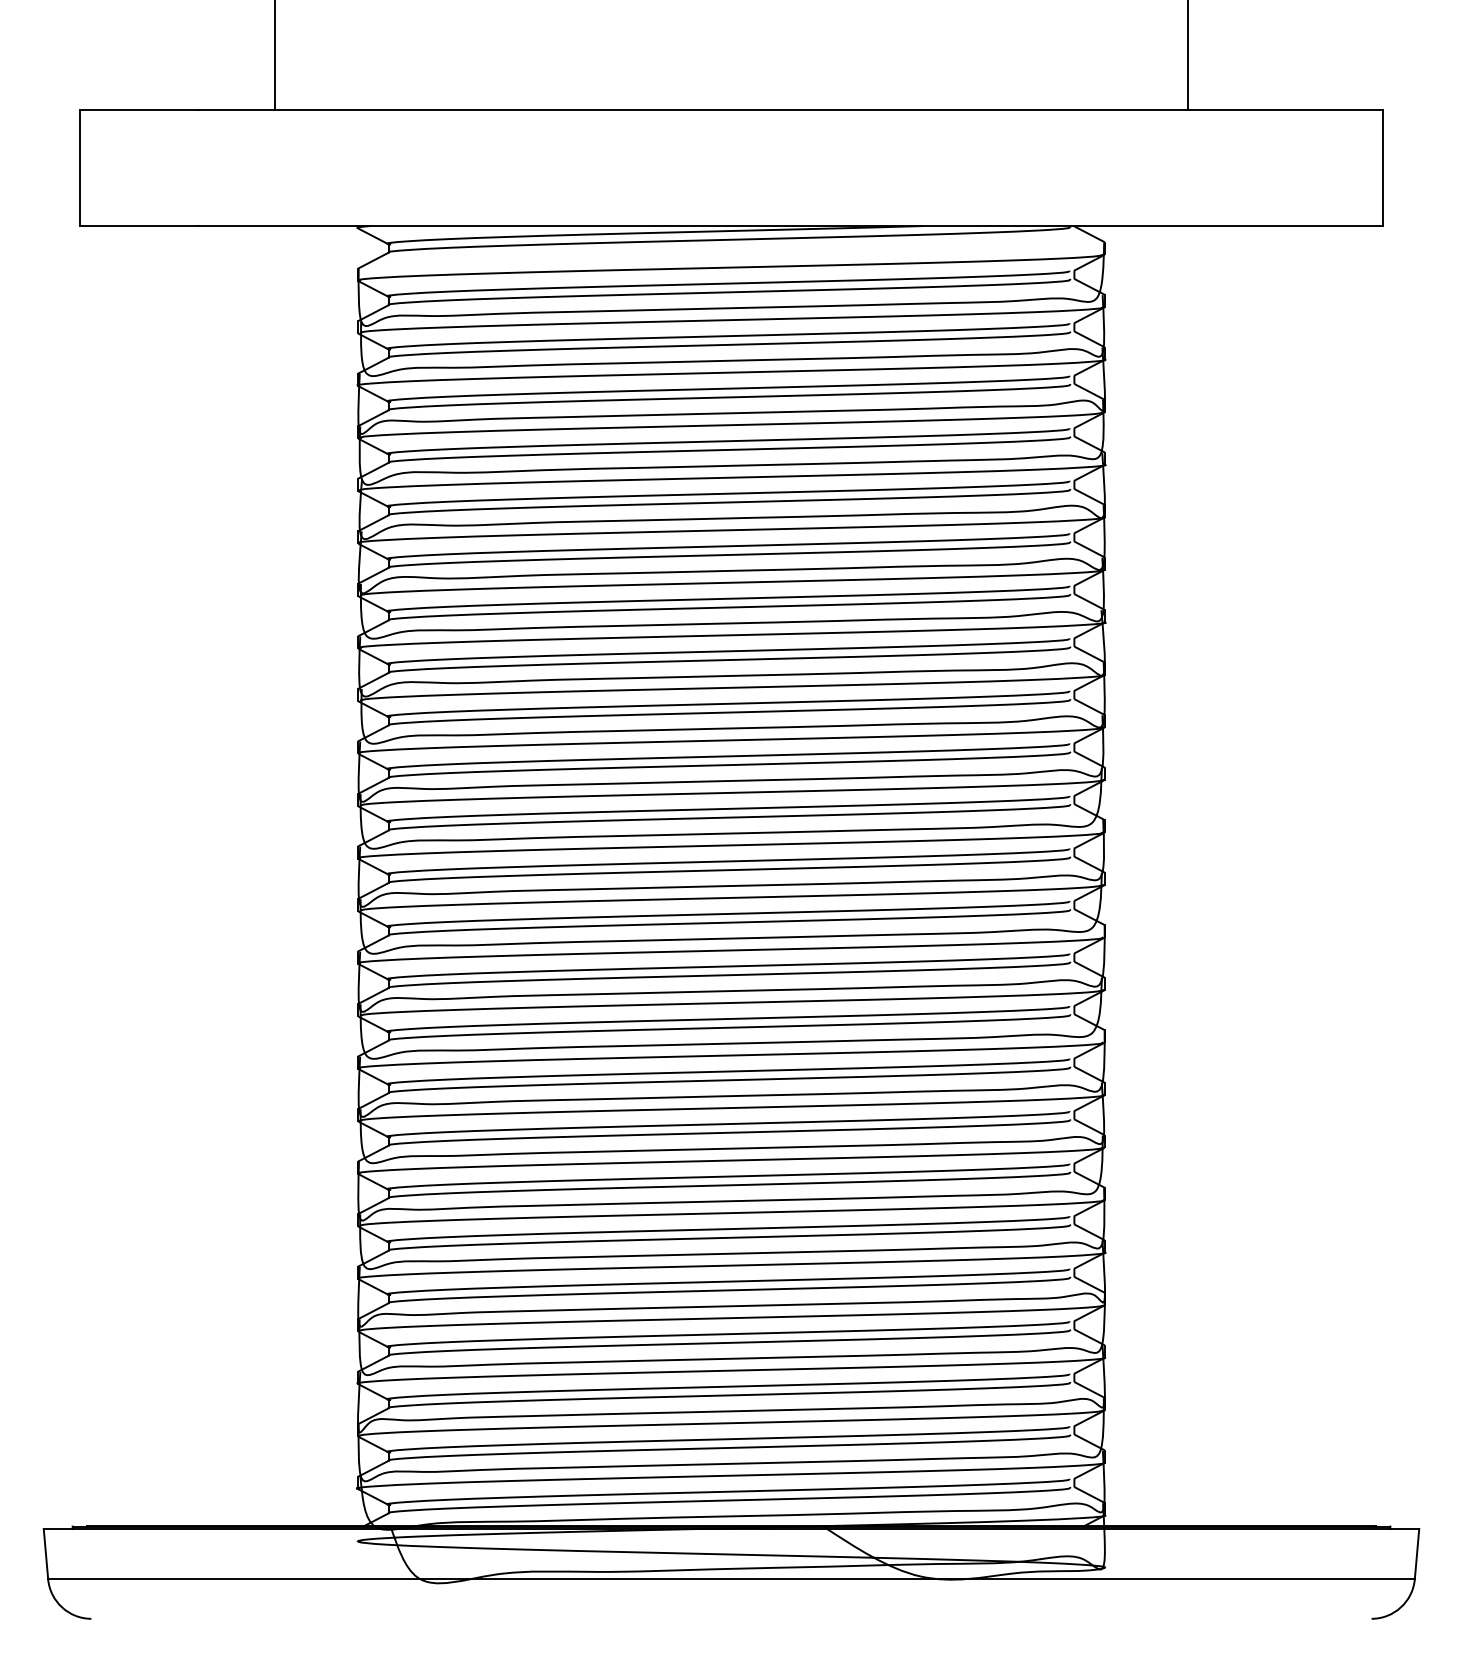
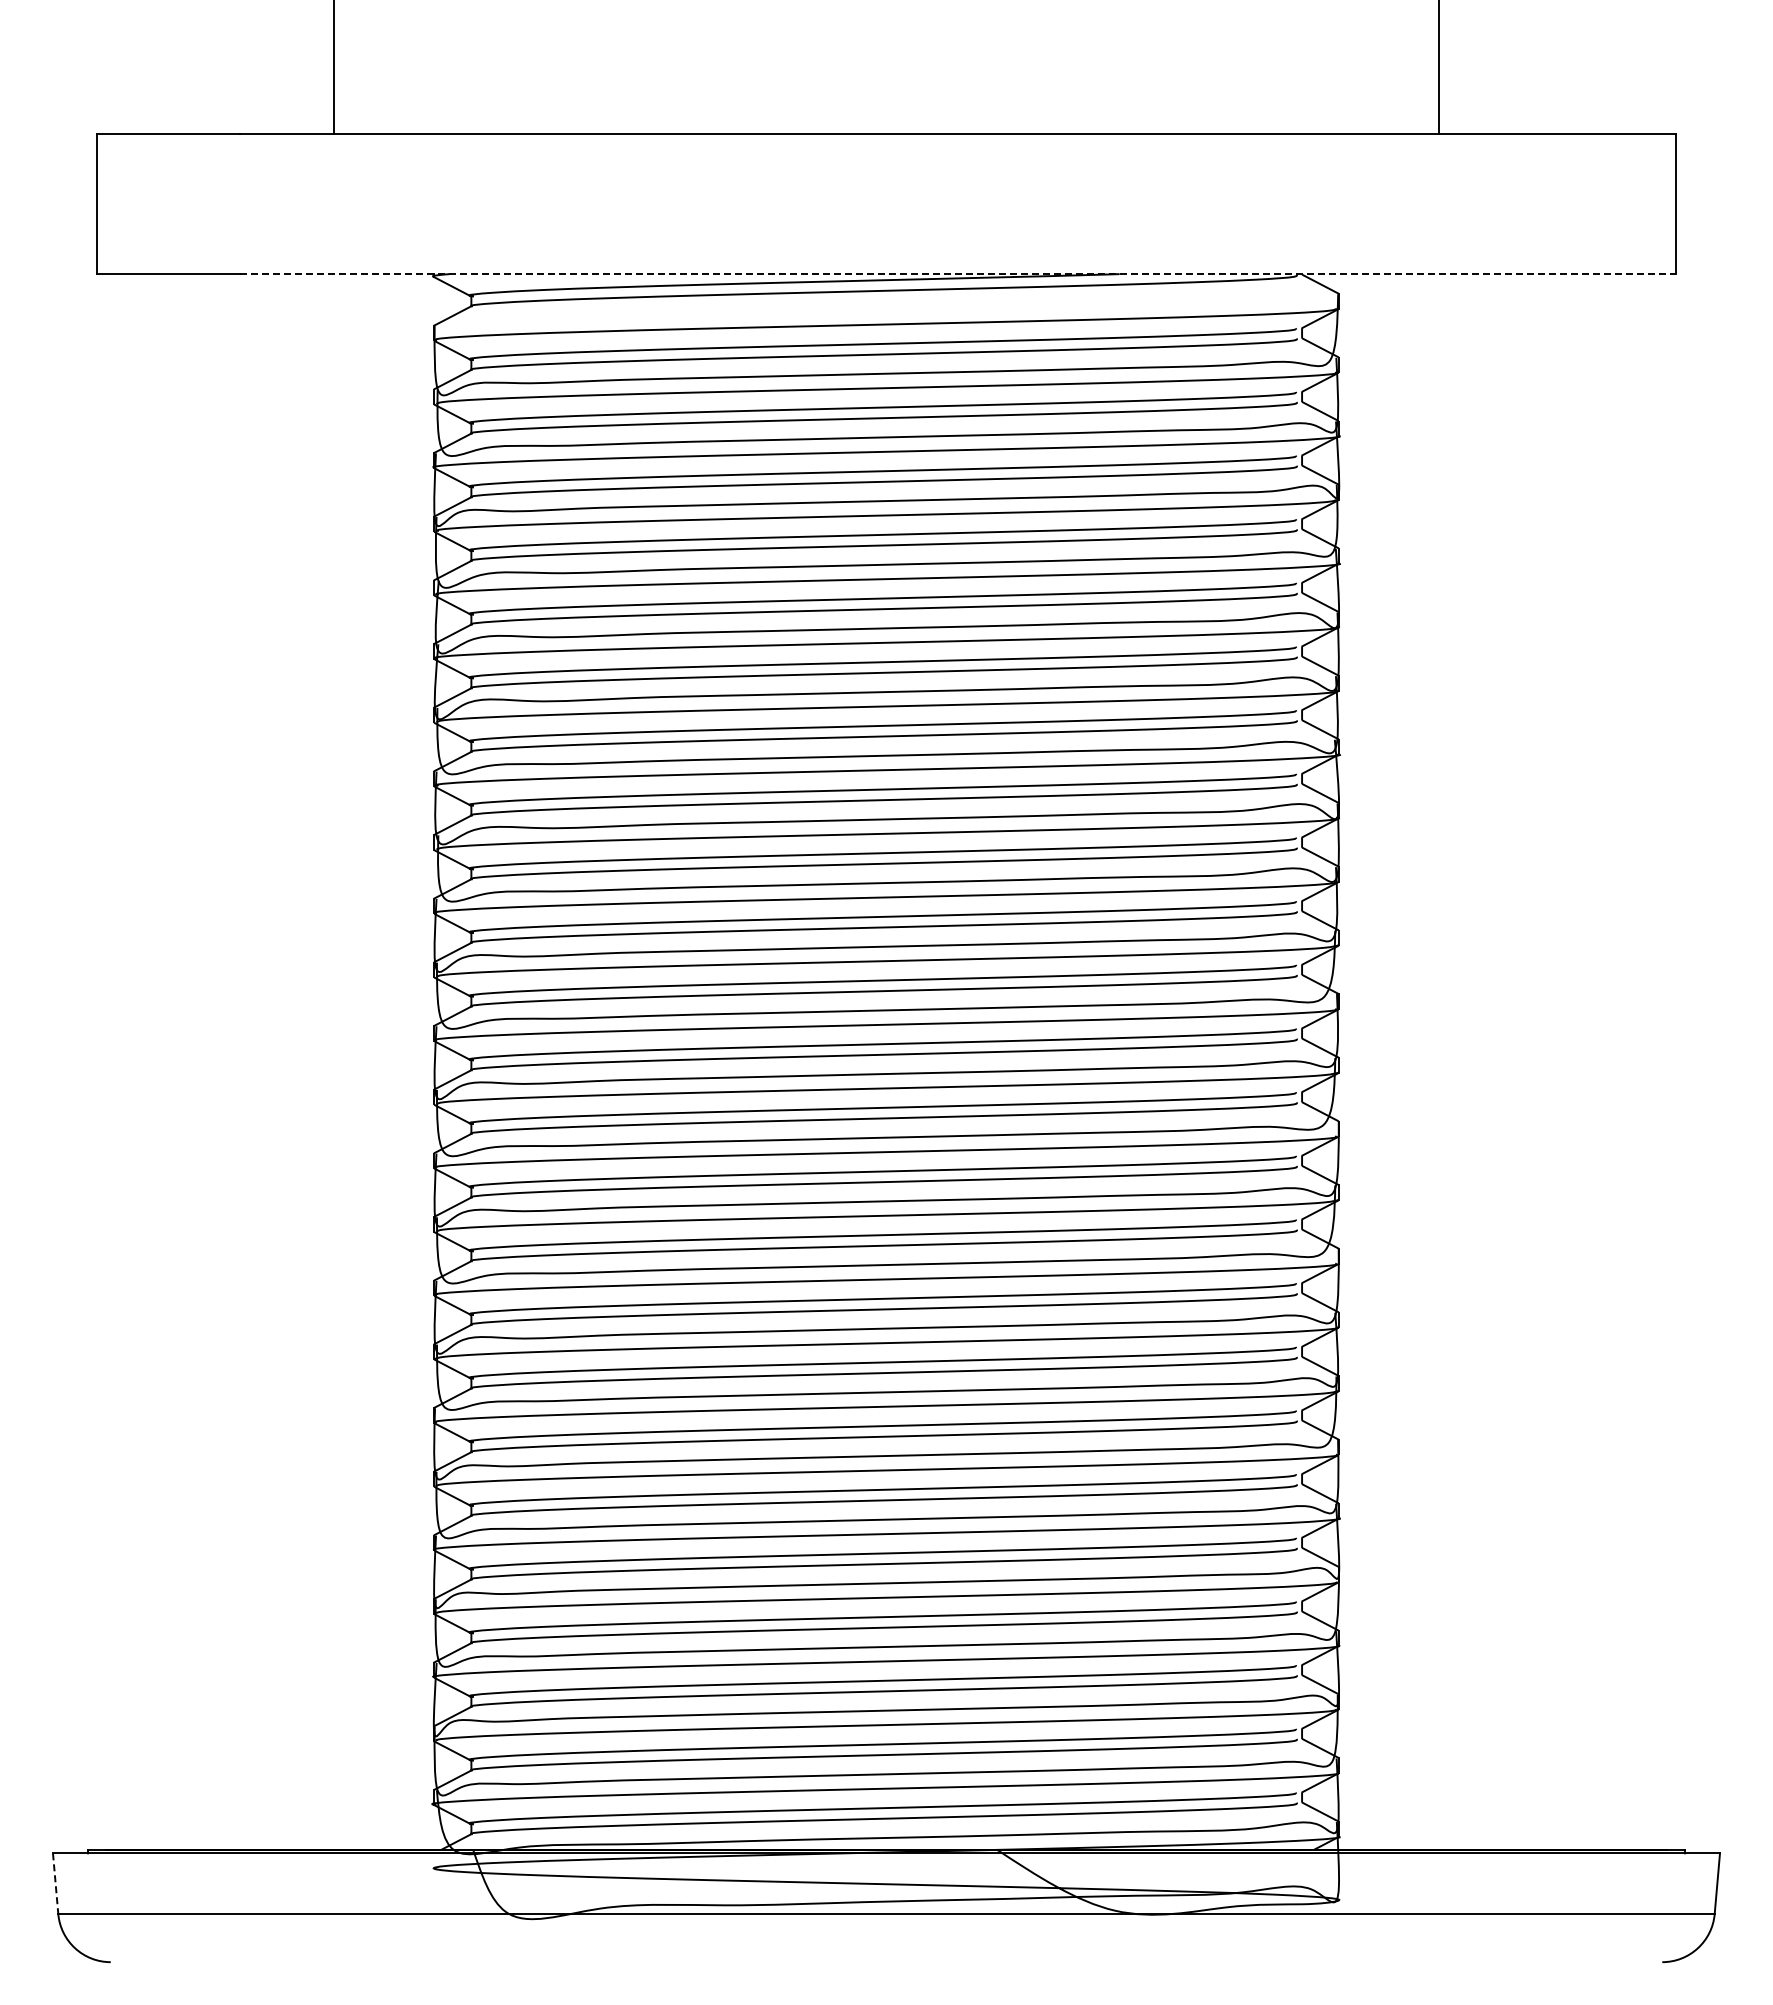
line: (790, 226) -> (958, 274), solid -> dashed
line: (45, 1554) -> (55, 1884), solid -> dashed

